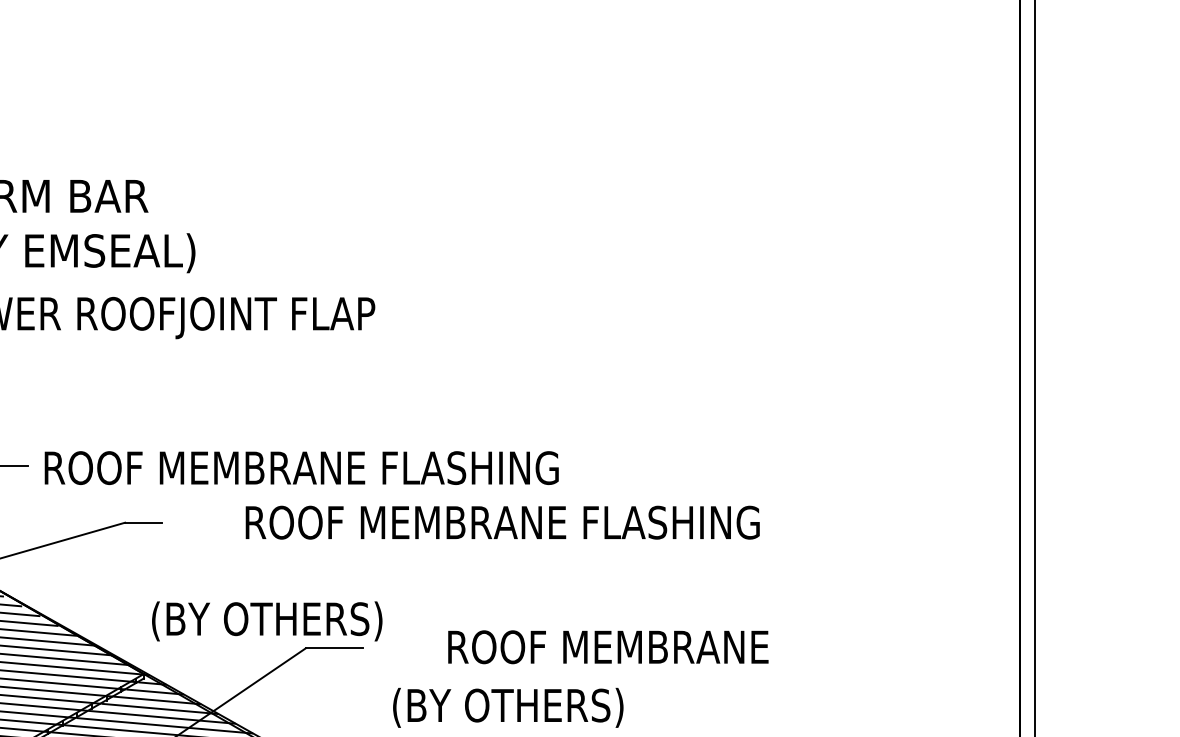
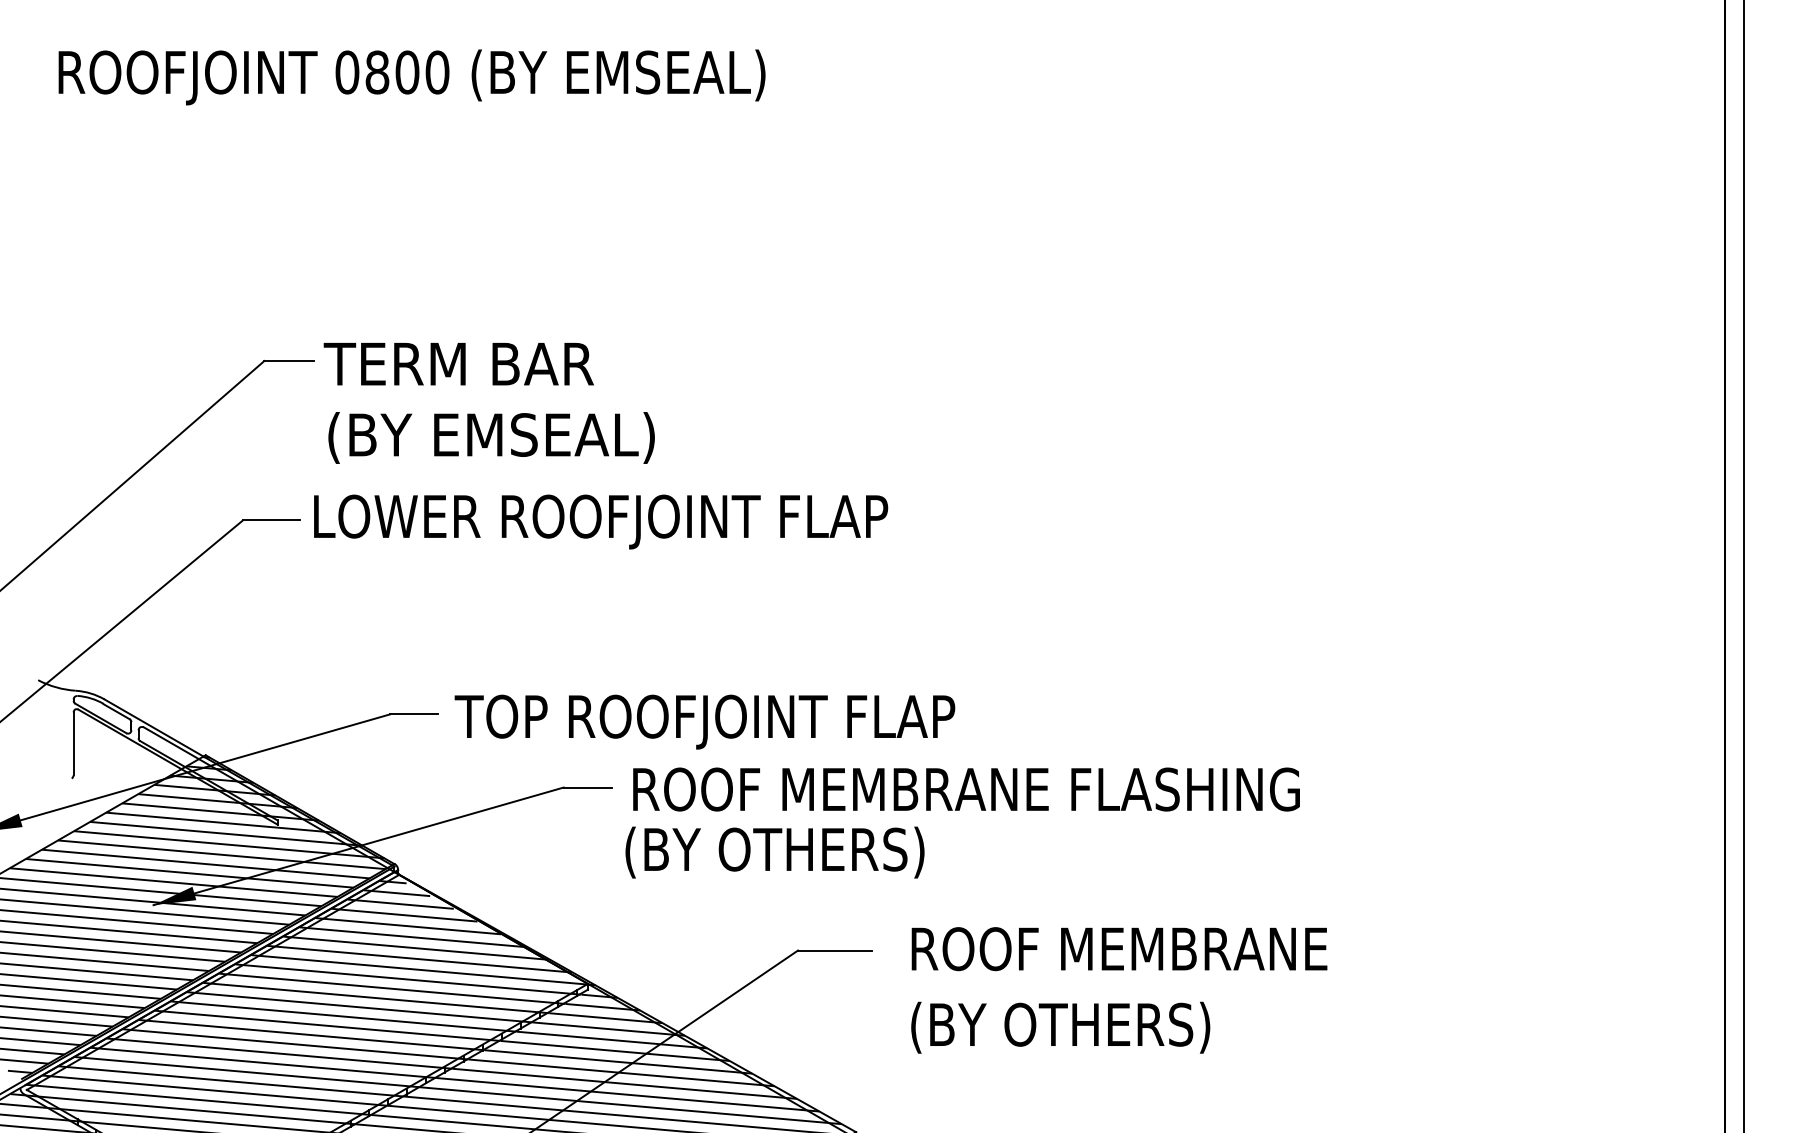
text: (299, 471) -> (790, 721), ROOF MEMBRANE FLASHING -> TOP ROOFJOINT FLAP
text: (502, 522) -> (966, 789), moved
text: (266, 621) -> (774, 852), moved
text: (608, 647) -> (1119, 949), moved

